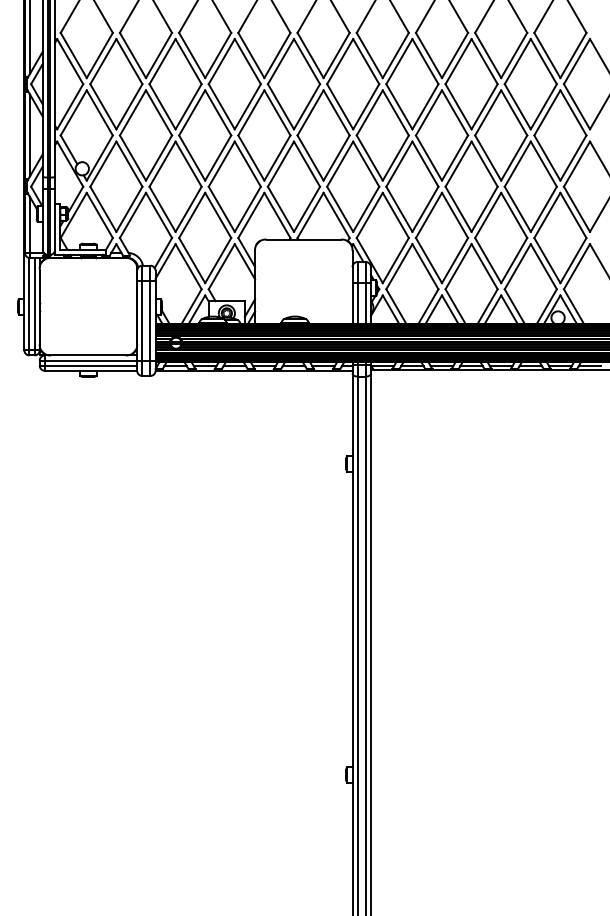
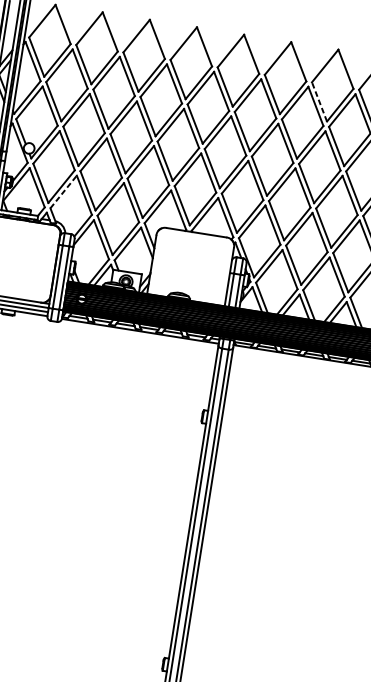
line: (428, 55) -> (319, 101), solid -> dashed
line: (133, 215) -> (64, 192), solid -> dashed

